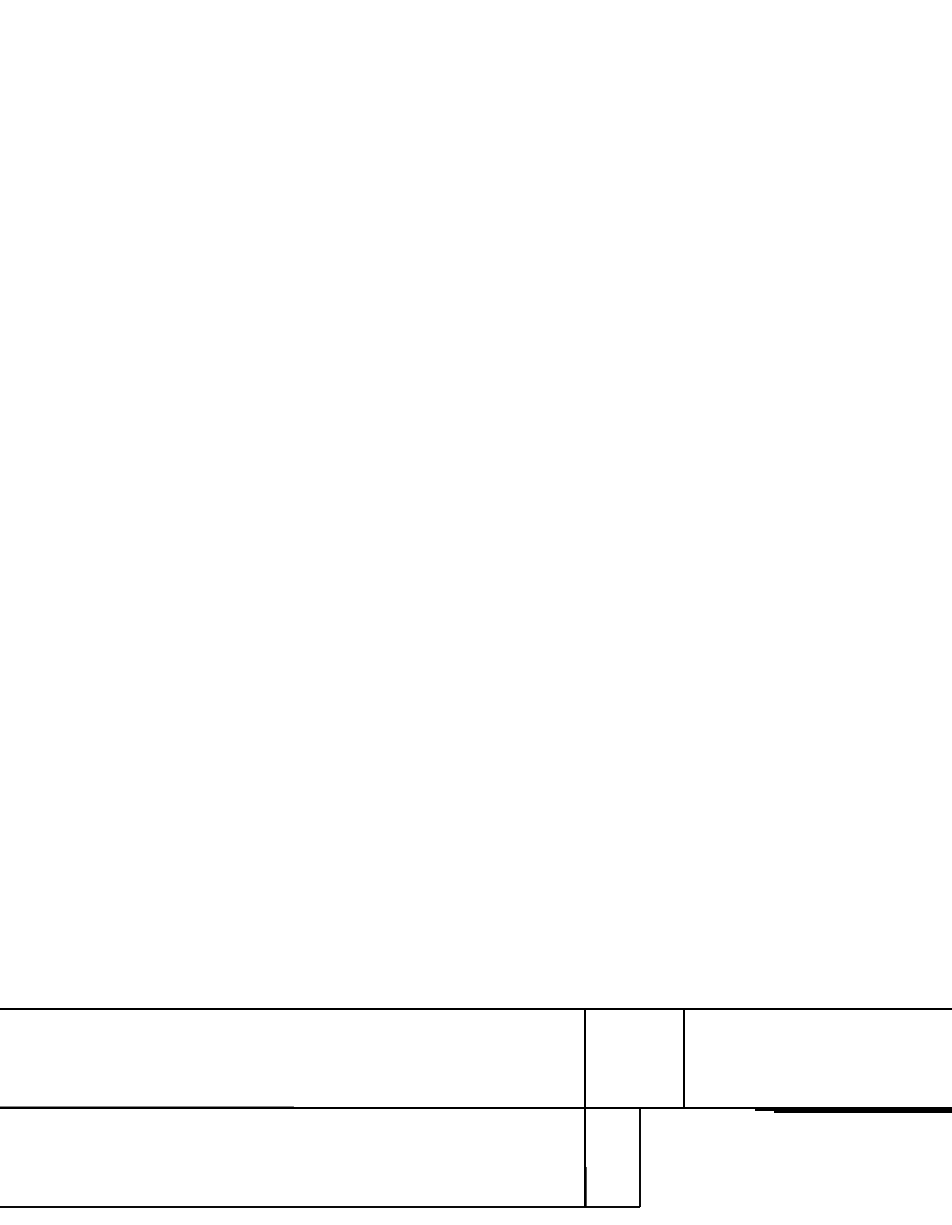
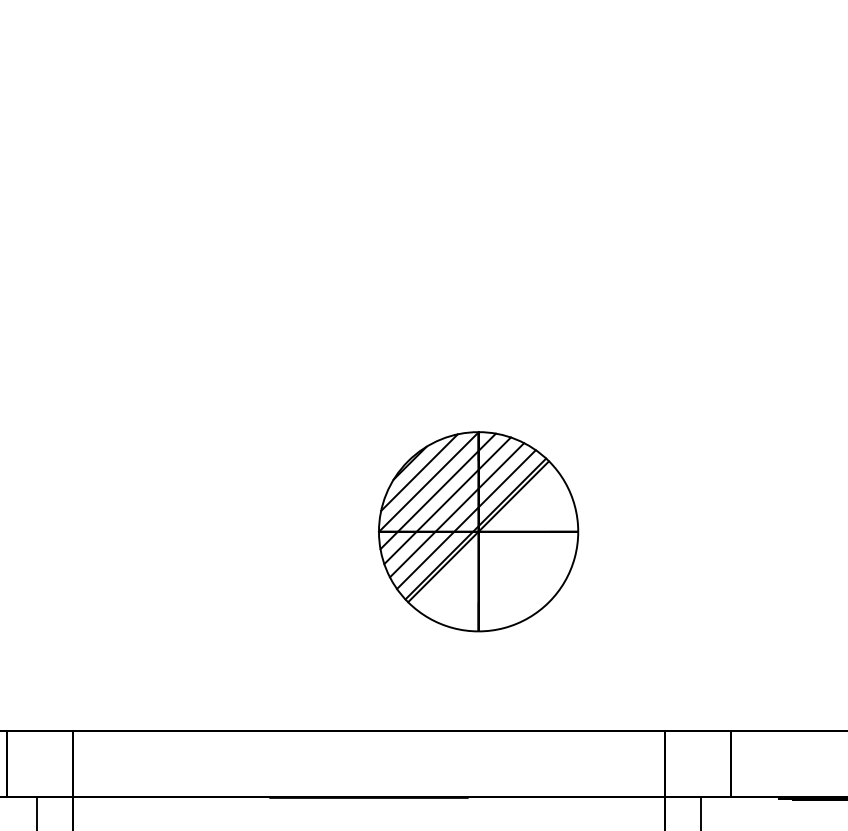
part: (308, 712) -> (478, 531), added

